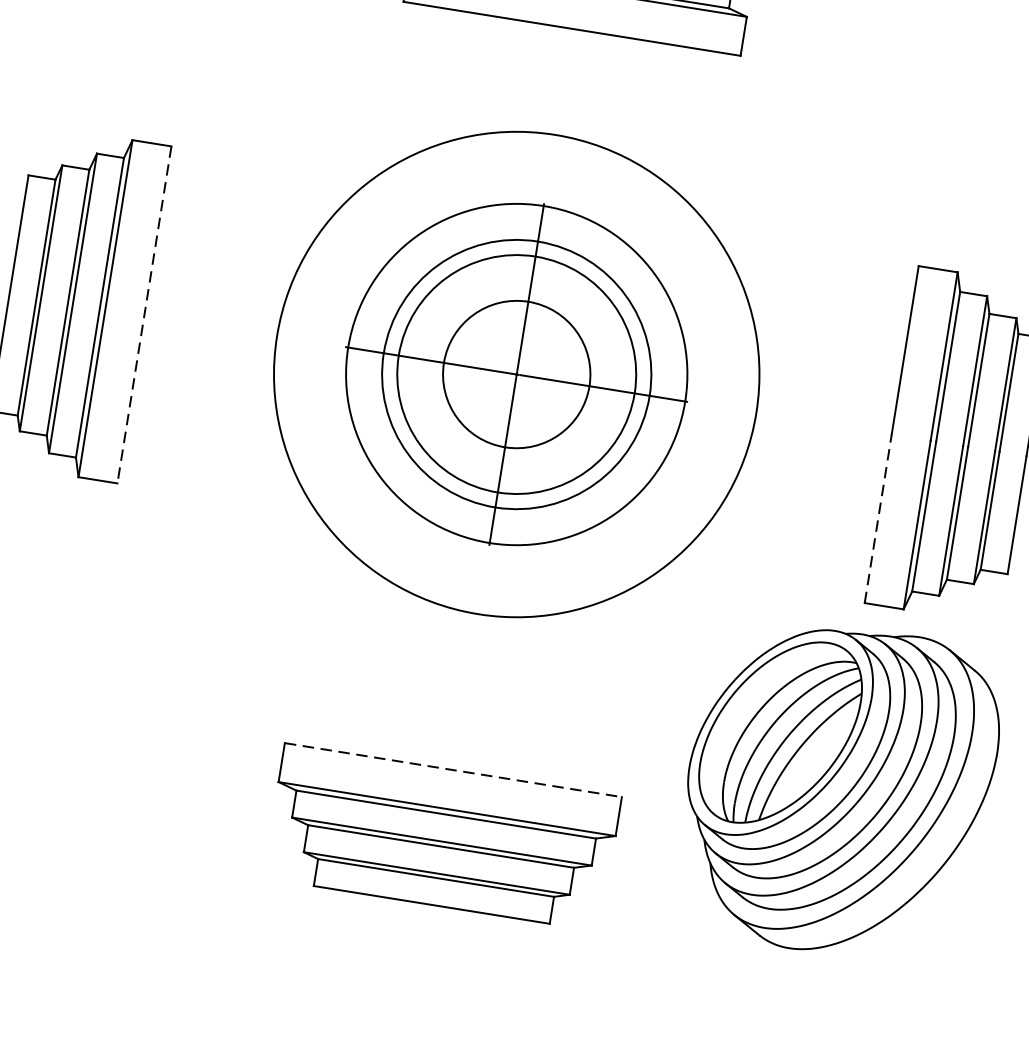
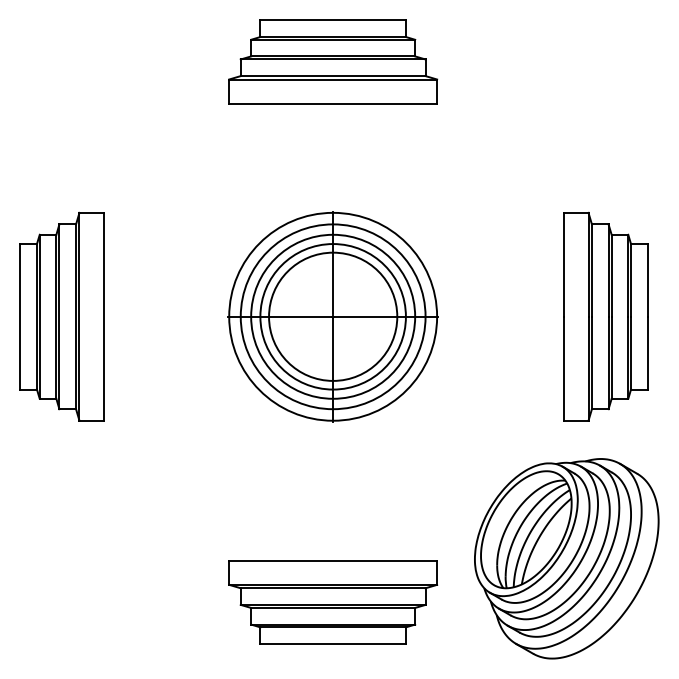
line: (144, 314) -> (103, 316), dashed -> solid
circle: (515, 373) -> (332, 316), size x0.62
circle: (517, 374) -> (333, 316), size x1.43
line: (878, 518) -> (564, 368), dashed -> solid
line: (454, 769) -> (333, 560), dashed -> solid
part: (838, 789) -> (566, 558), moved

